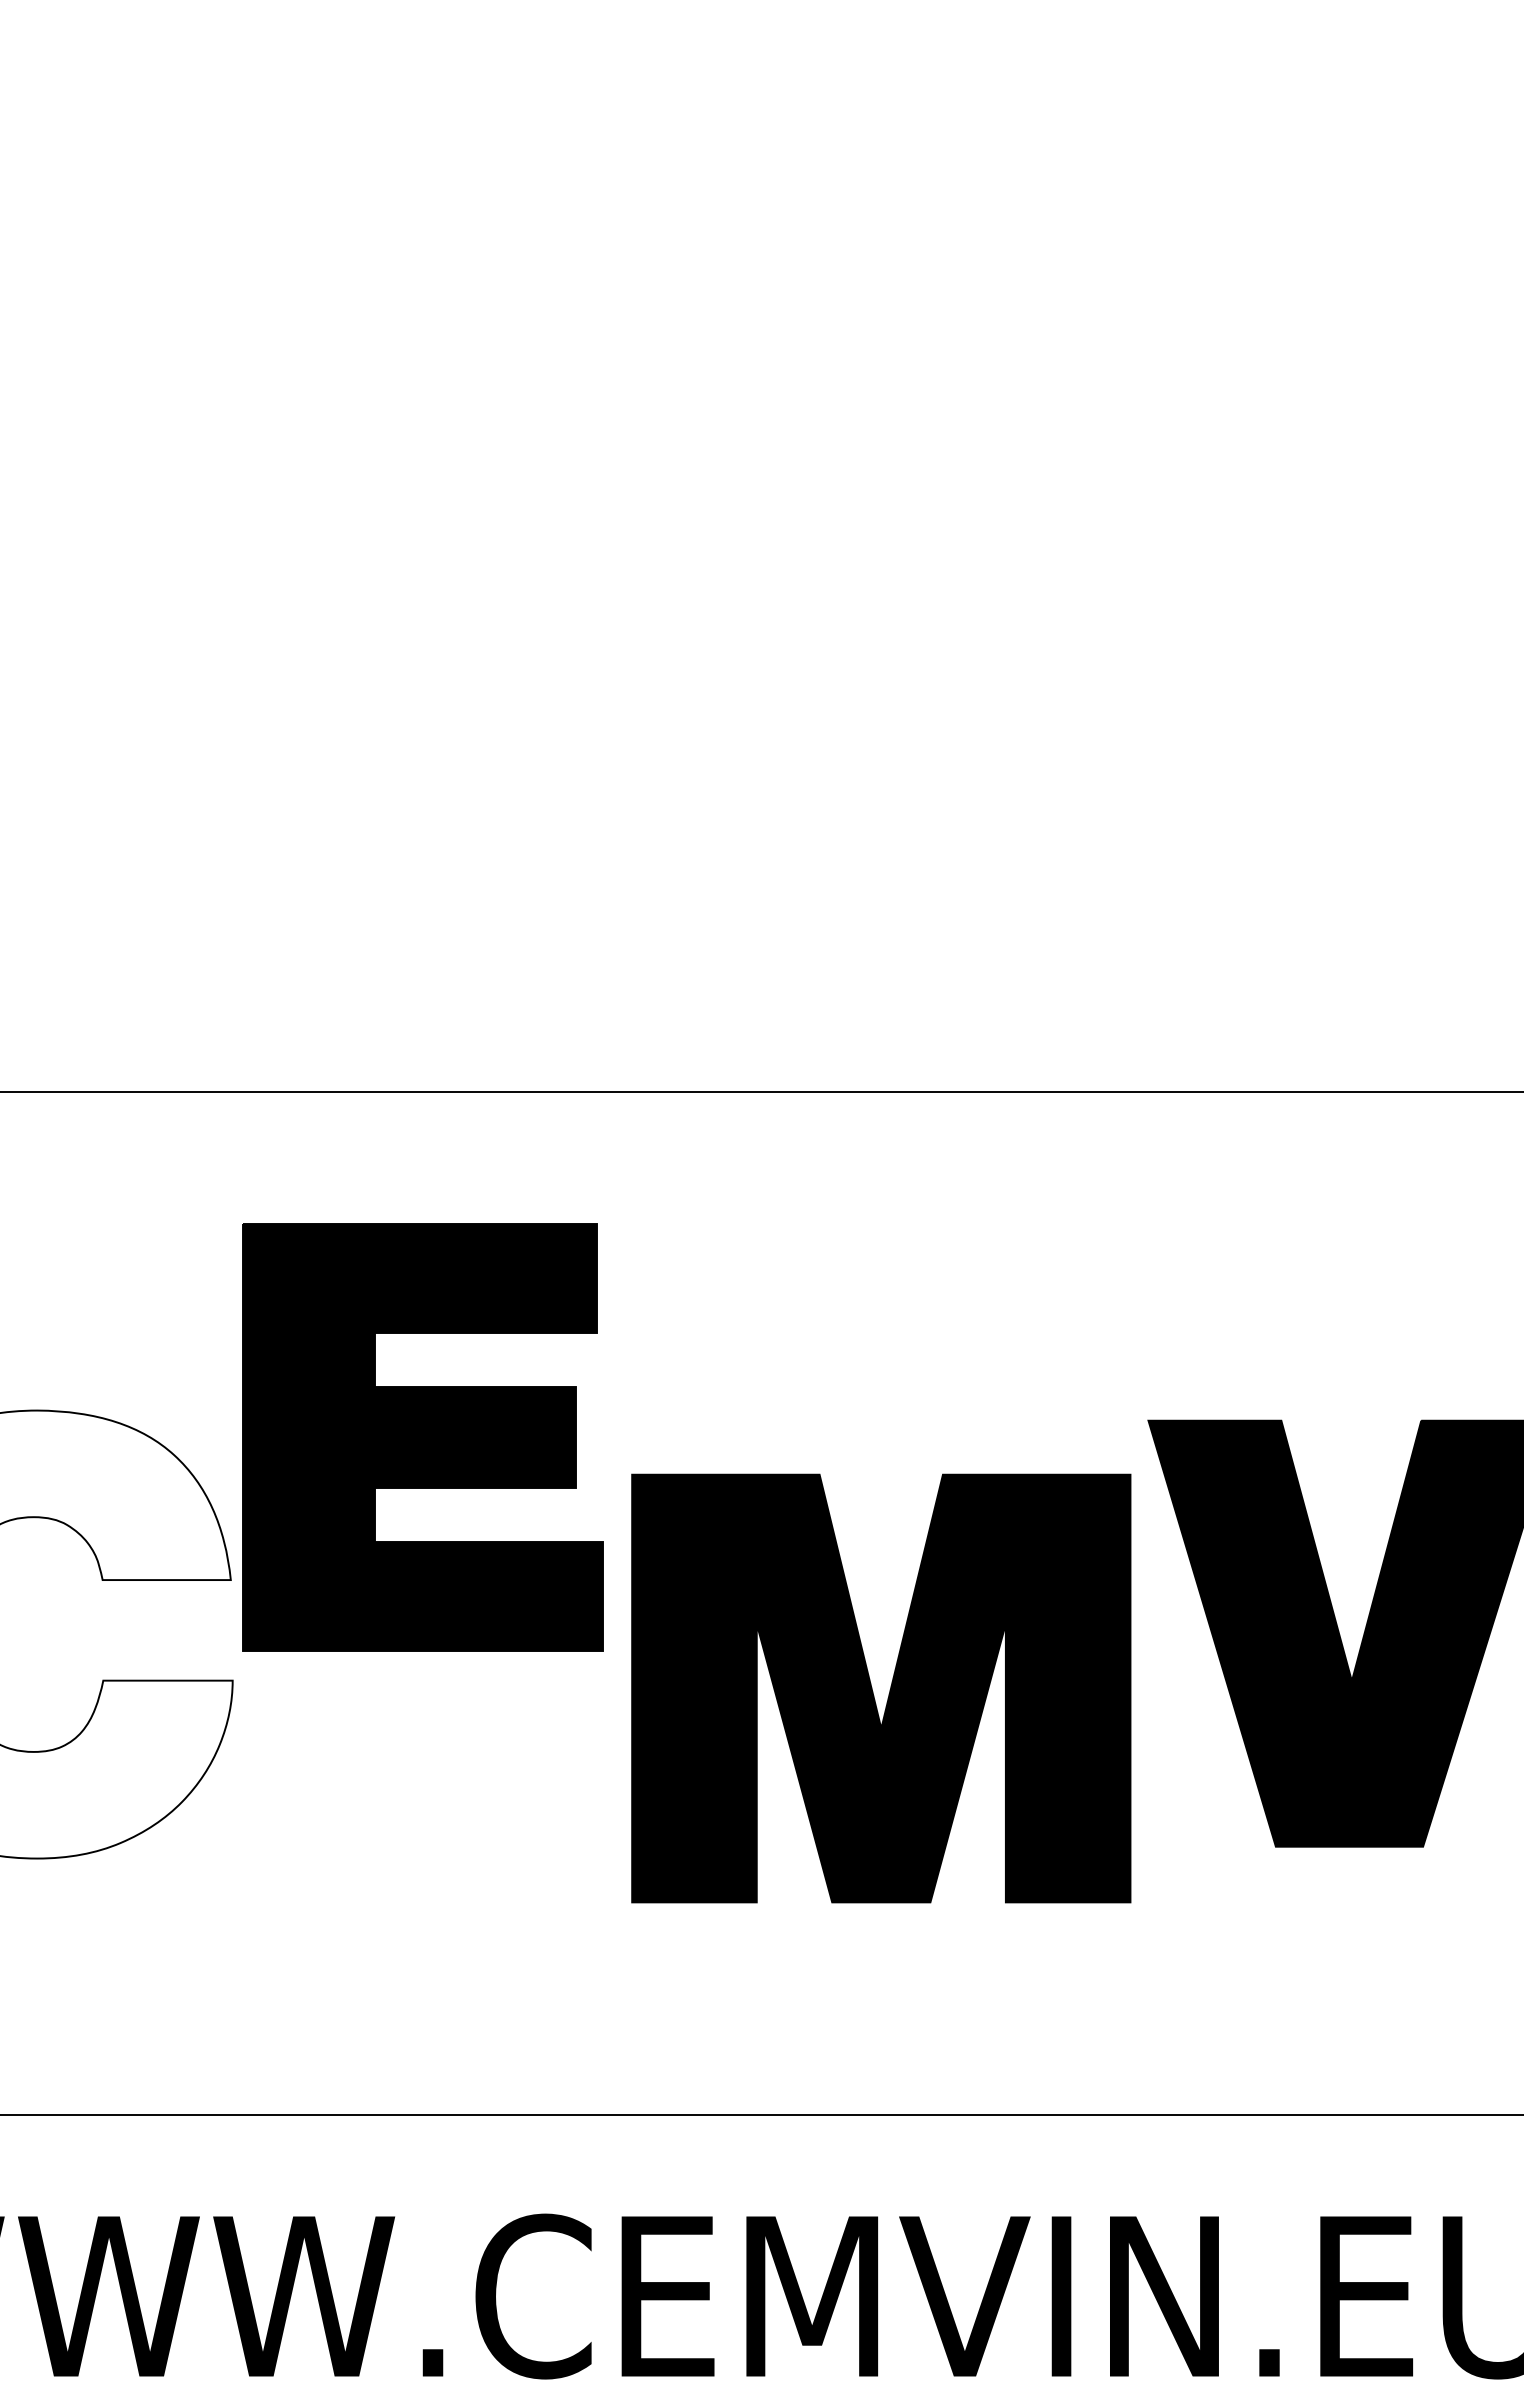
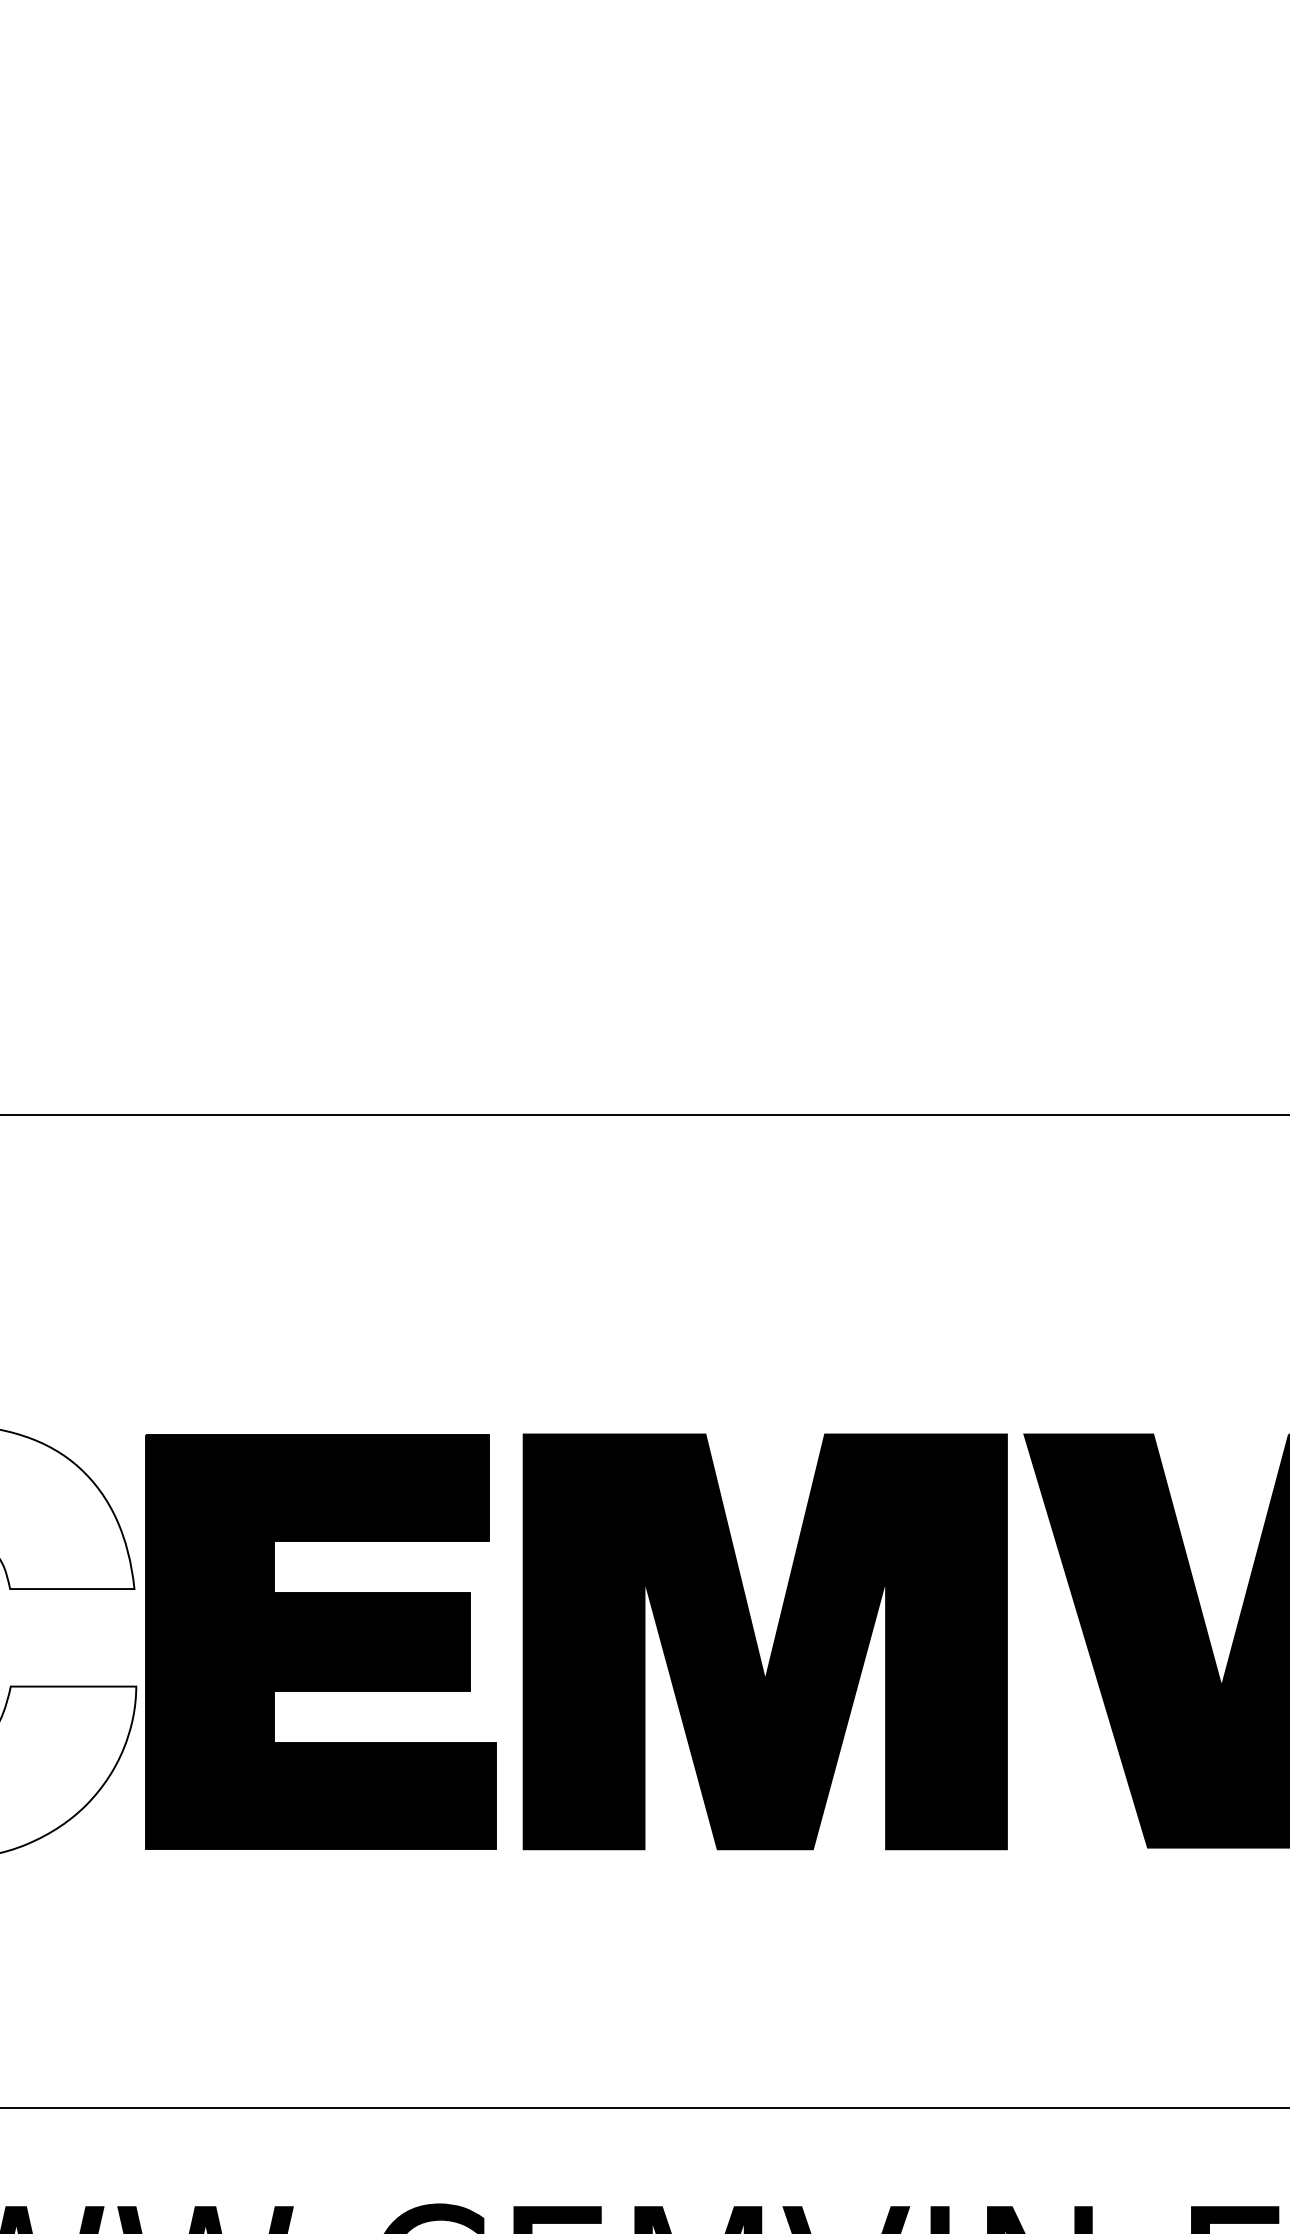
part: (422, 1437) -> (320, 1641), moved
part: (889, 1689) -> (773, 1642), moved

